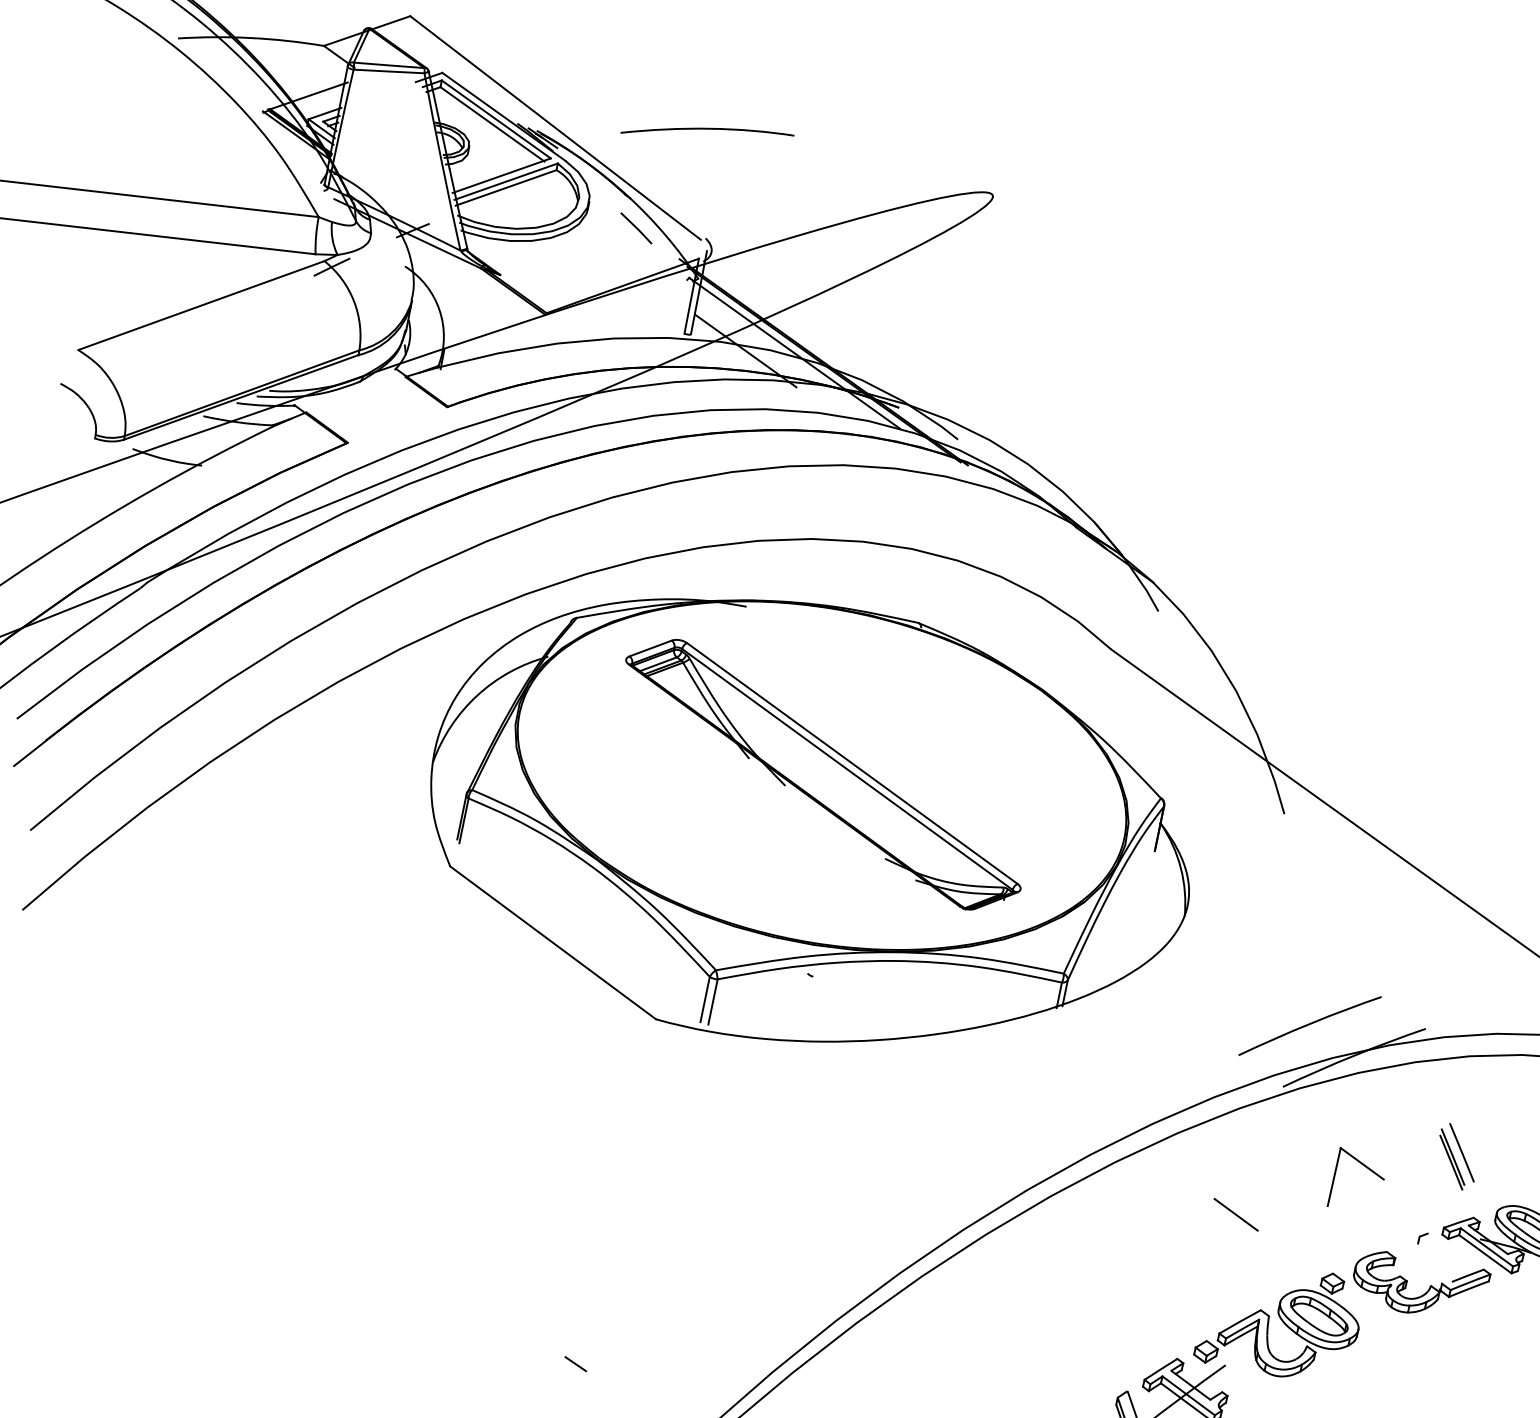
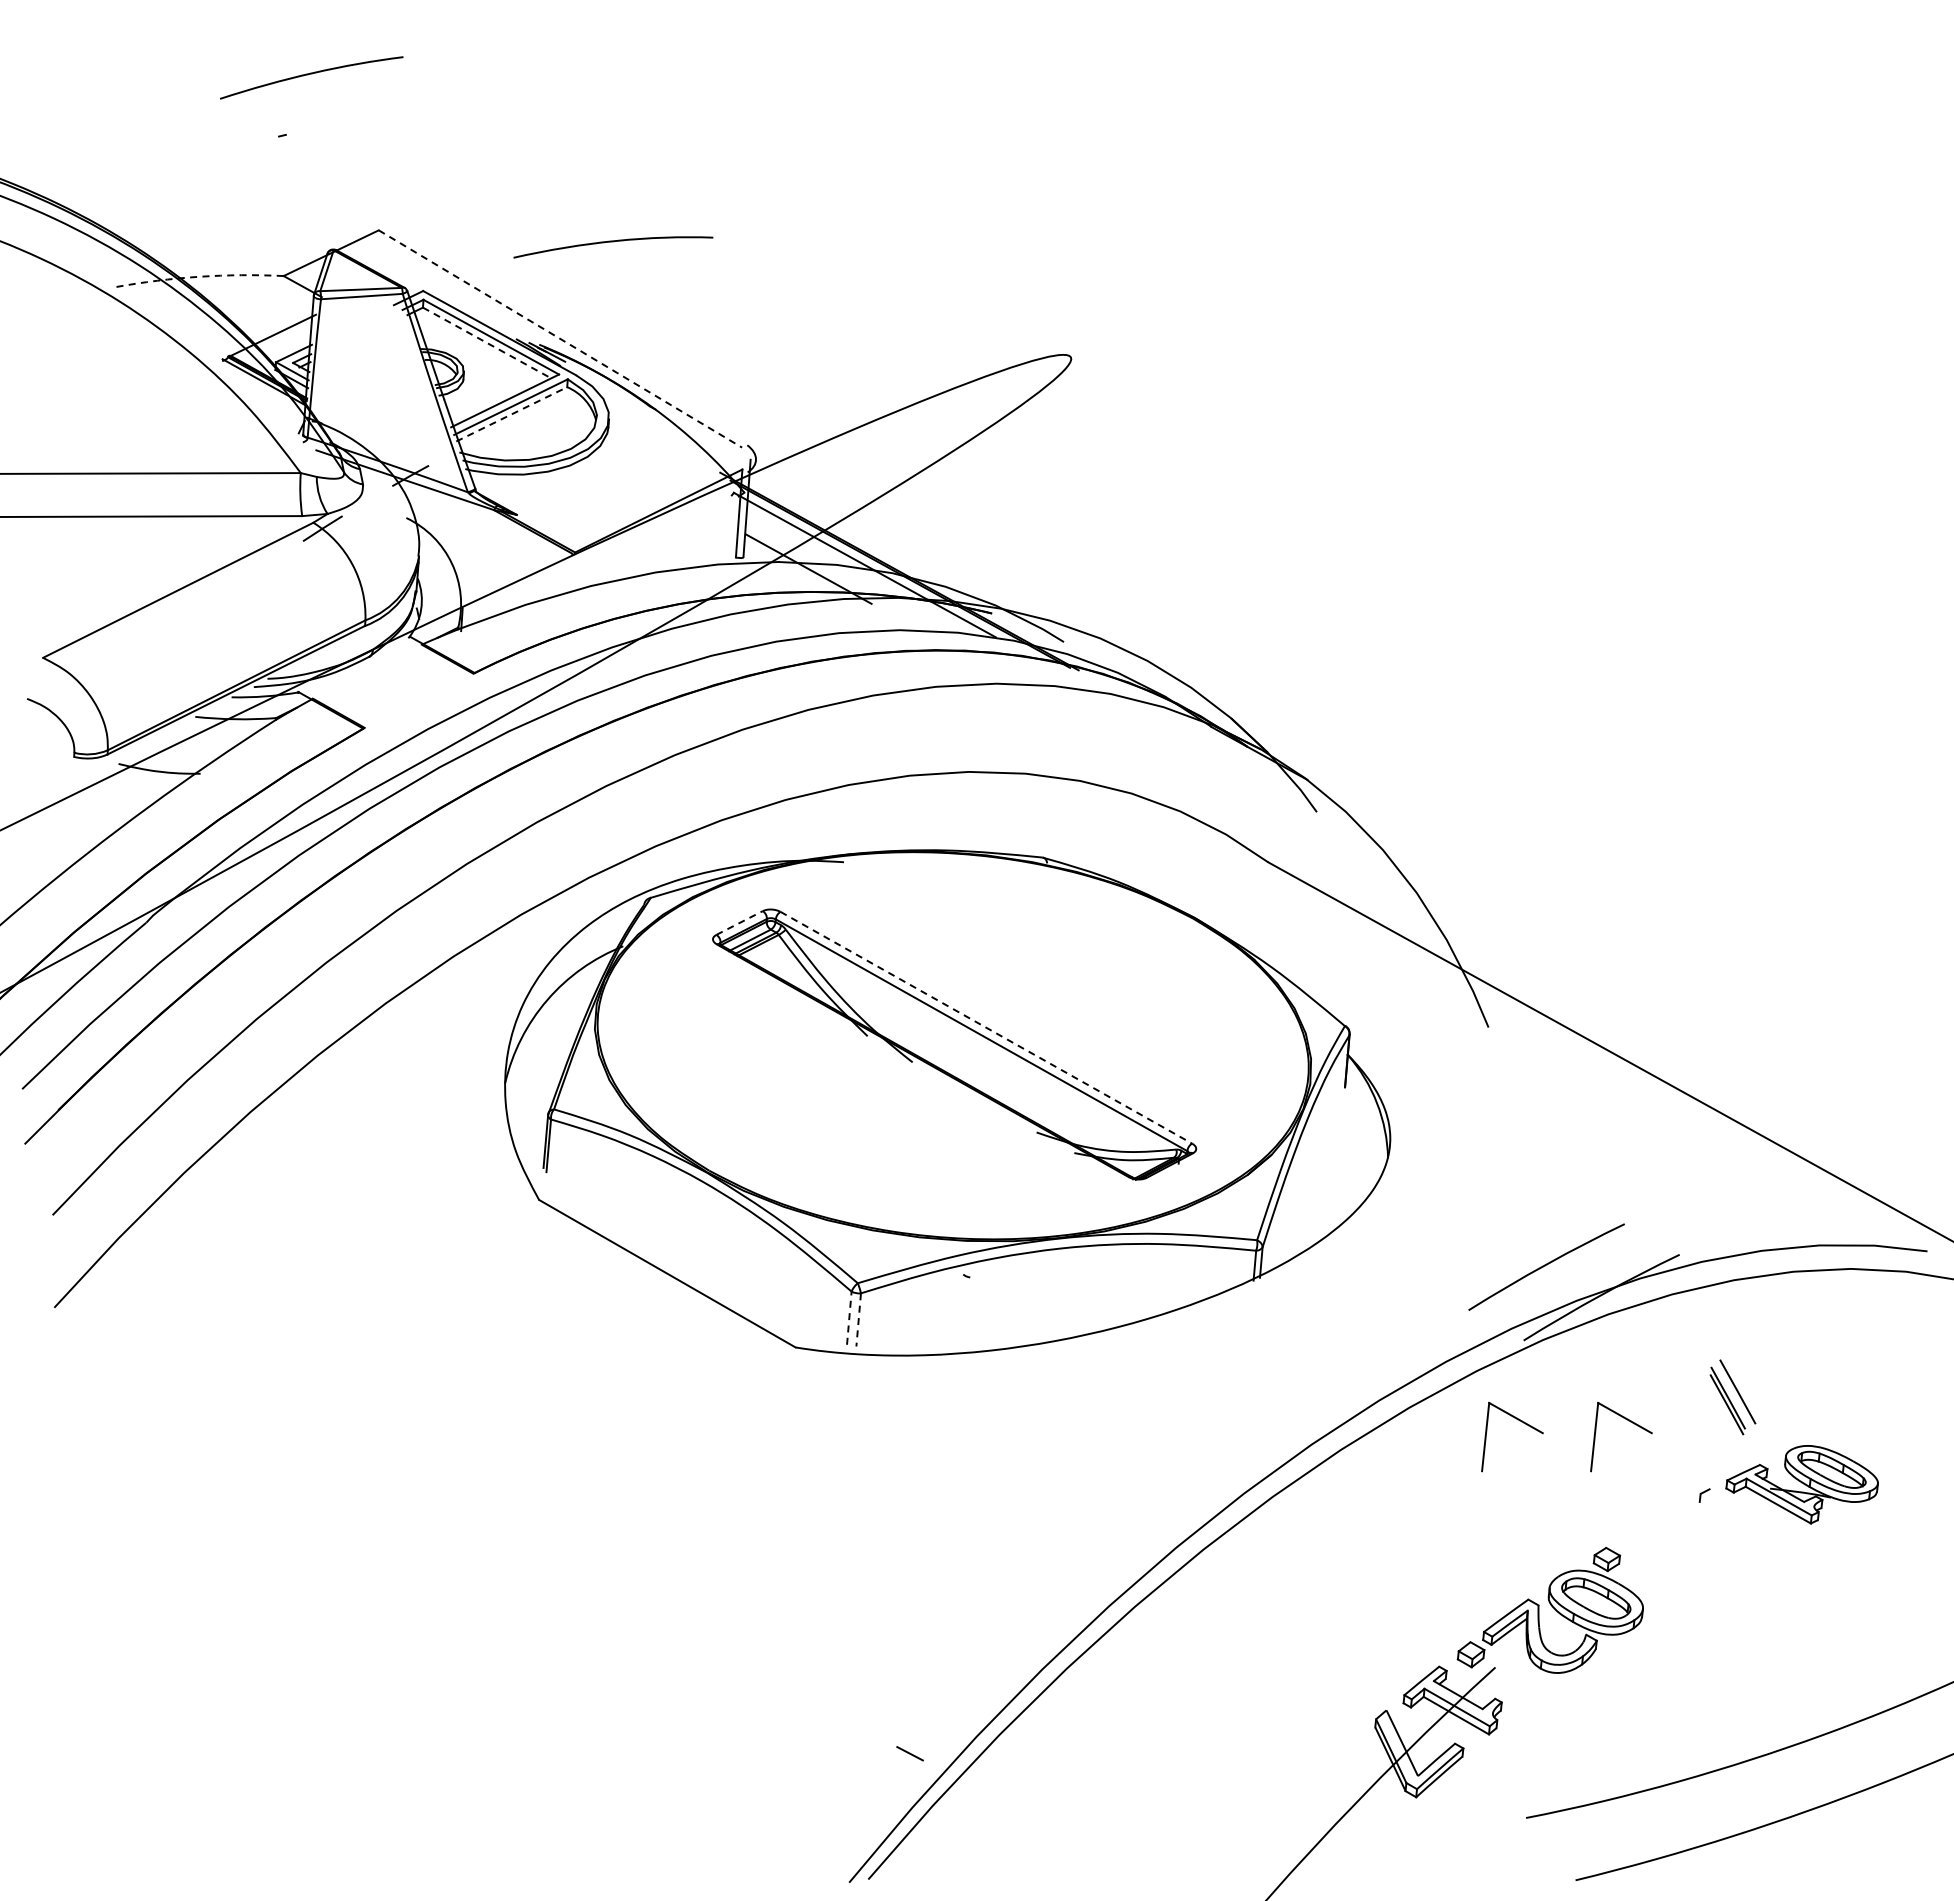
arc: (251, 37) -> (199, 276), solid -> dashed
line: (492, 124) -> (487, 343), solid -> dashed
line: (555, 127) -> (560, 338), solid -> dashed
curve: (708, 129) -> (613, 242), moved
line: (505, 188) -> (511, 414), solid -> dashed
line: (636, 227) -> (666, 442), removed
line: (651, 648) -> (740, 922), solid -> dashed
line: (852, 763) -> (986, 1027), solid -> dashed
line: (705, 999) -> (849, 1318), solid -> dashed
line: (712, 1001) -> (858, 1319), solid -> dashed
part: (1271, 1156) -> (1519, 1421), added
line: (1236, 1214) -> (1487, 1493), removed
part: (1428, 1289) -> (1717, 1553), removed
line: (575, 1363) -> (909, 1753), moved

